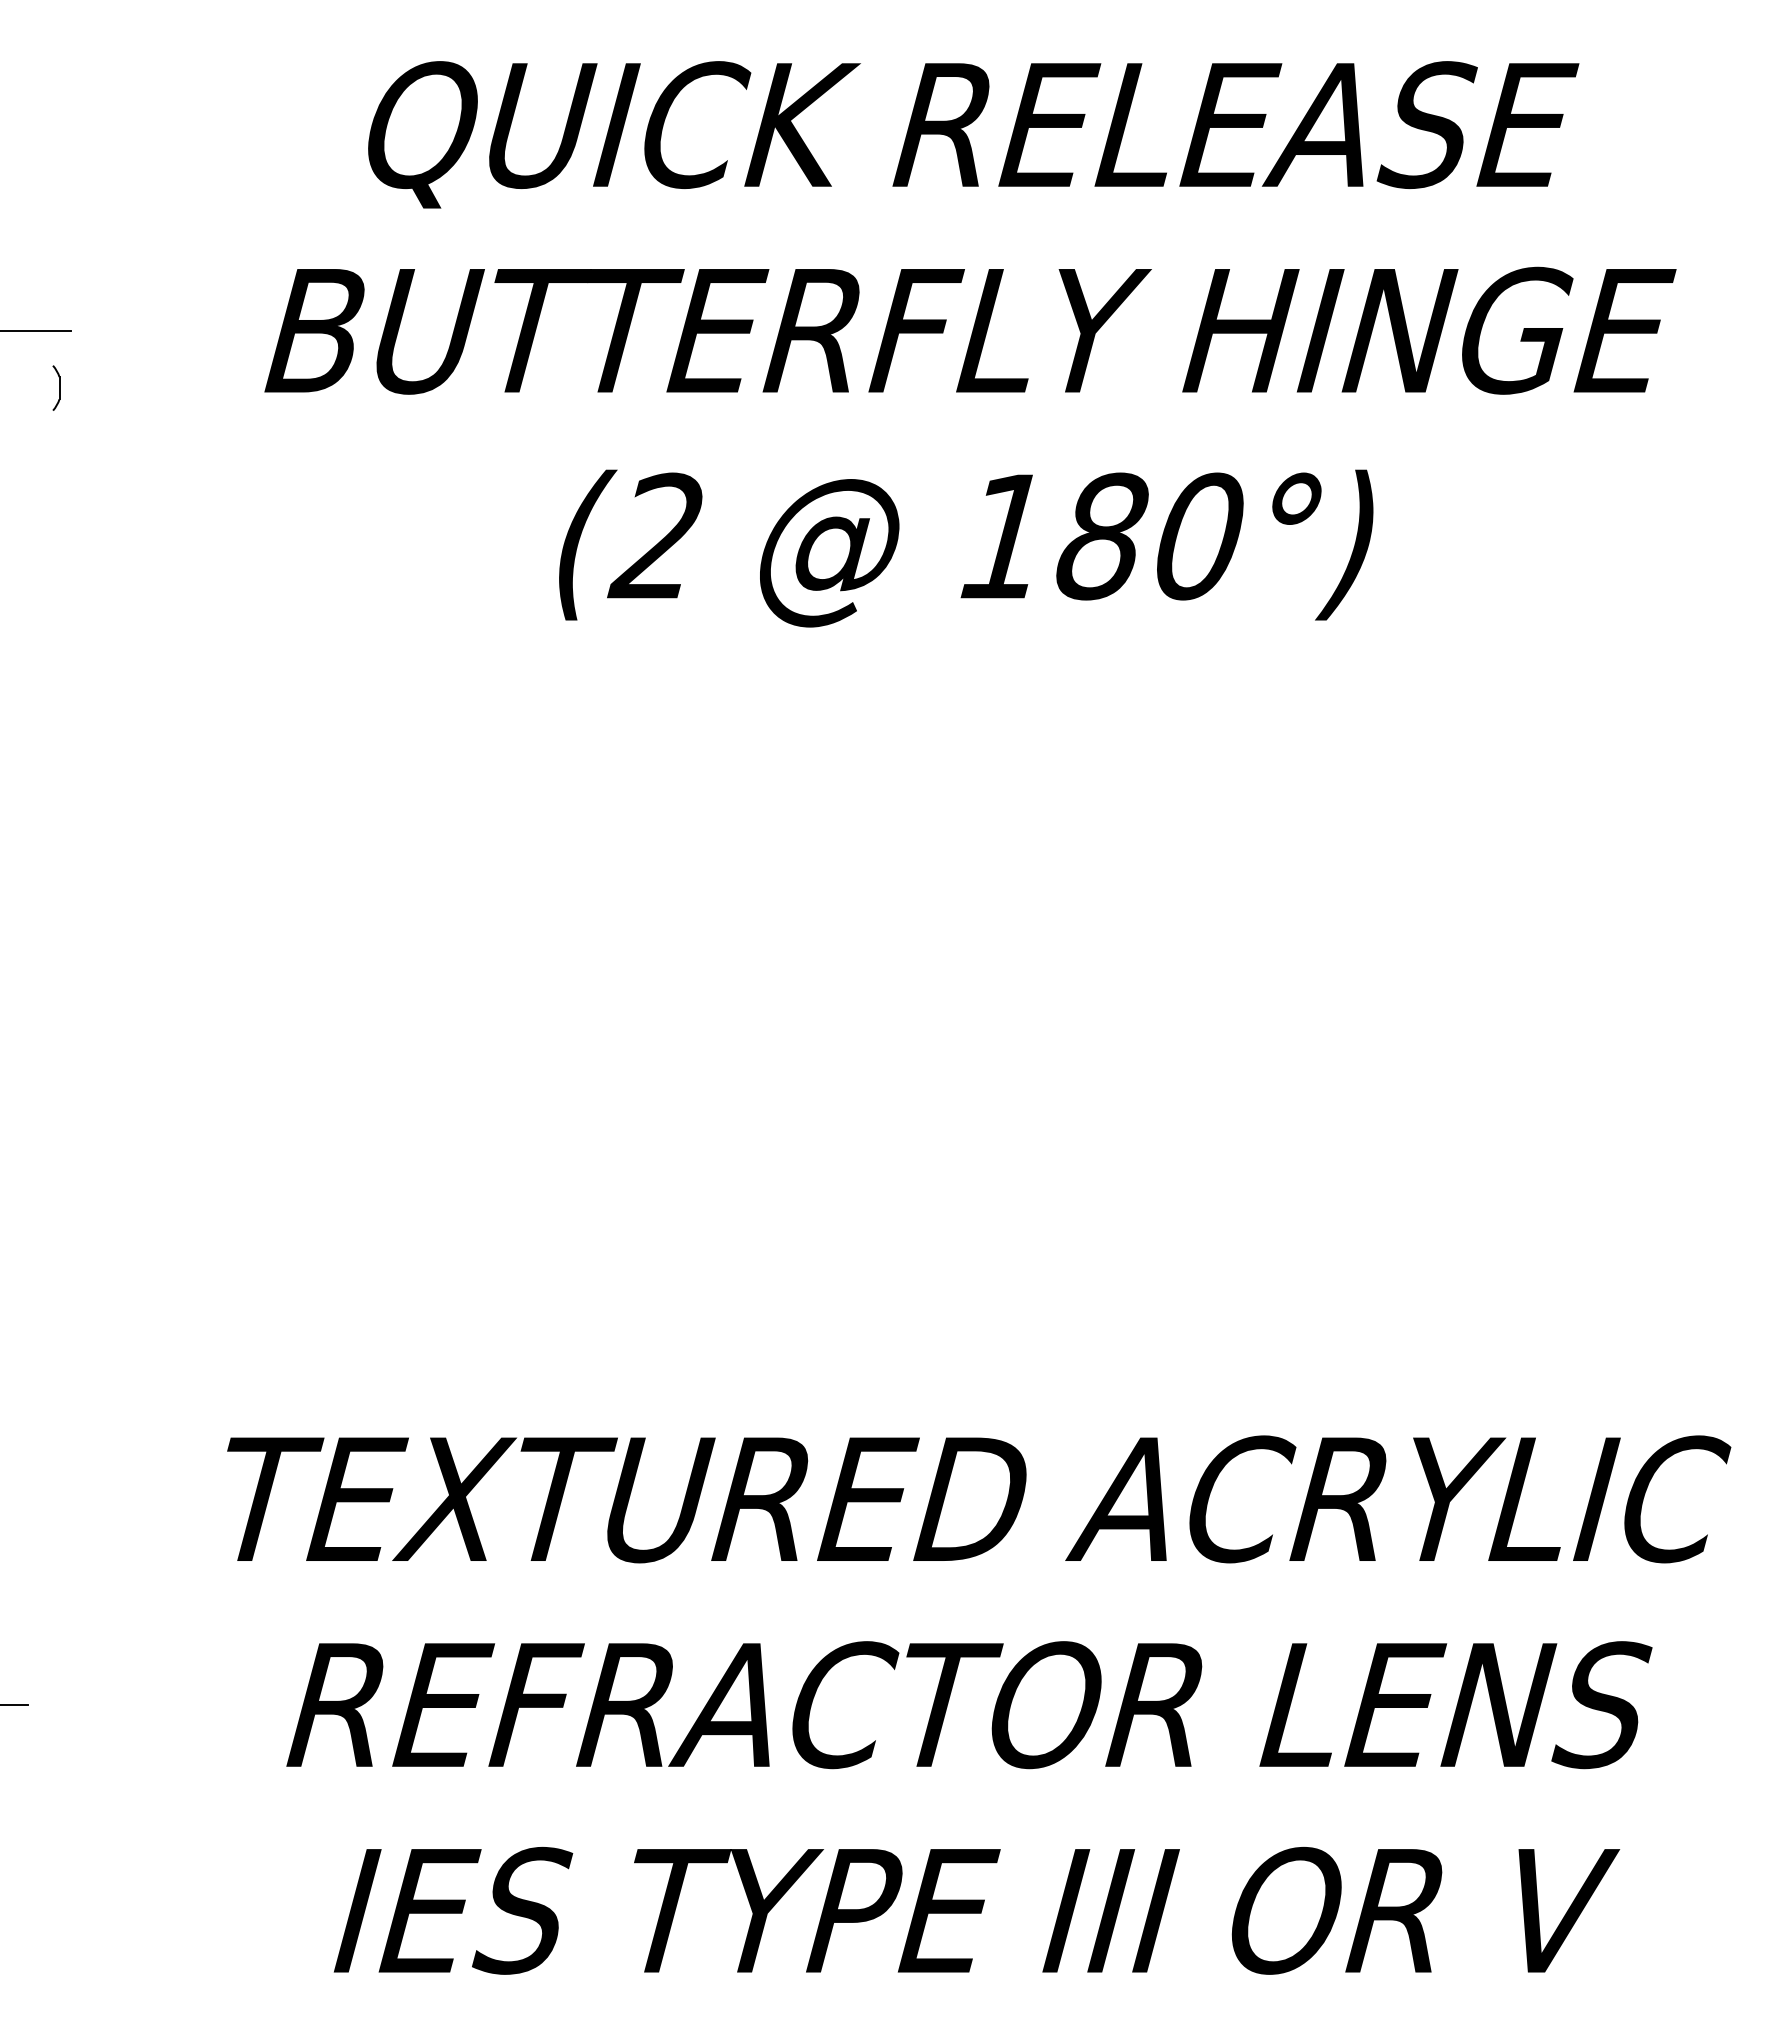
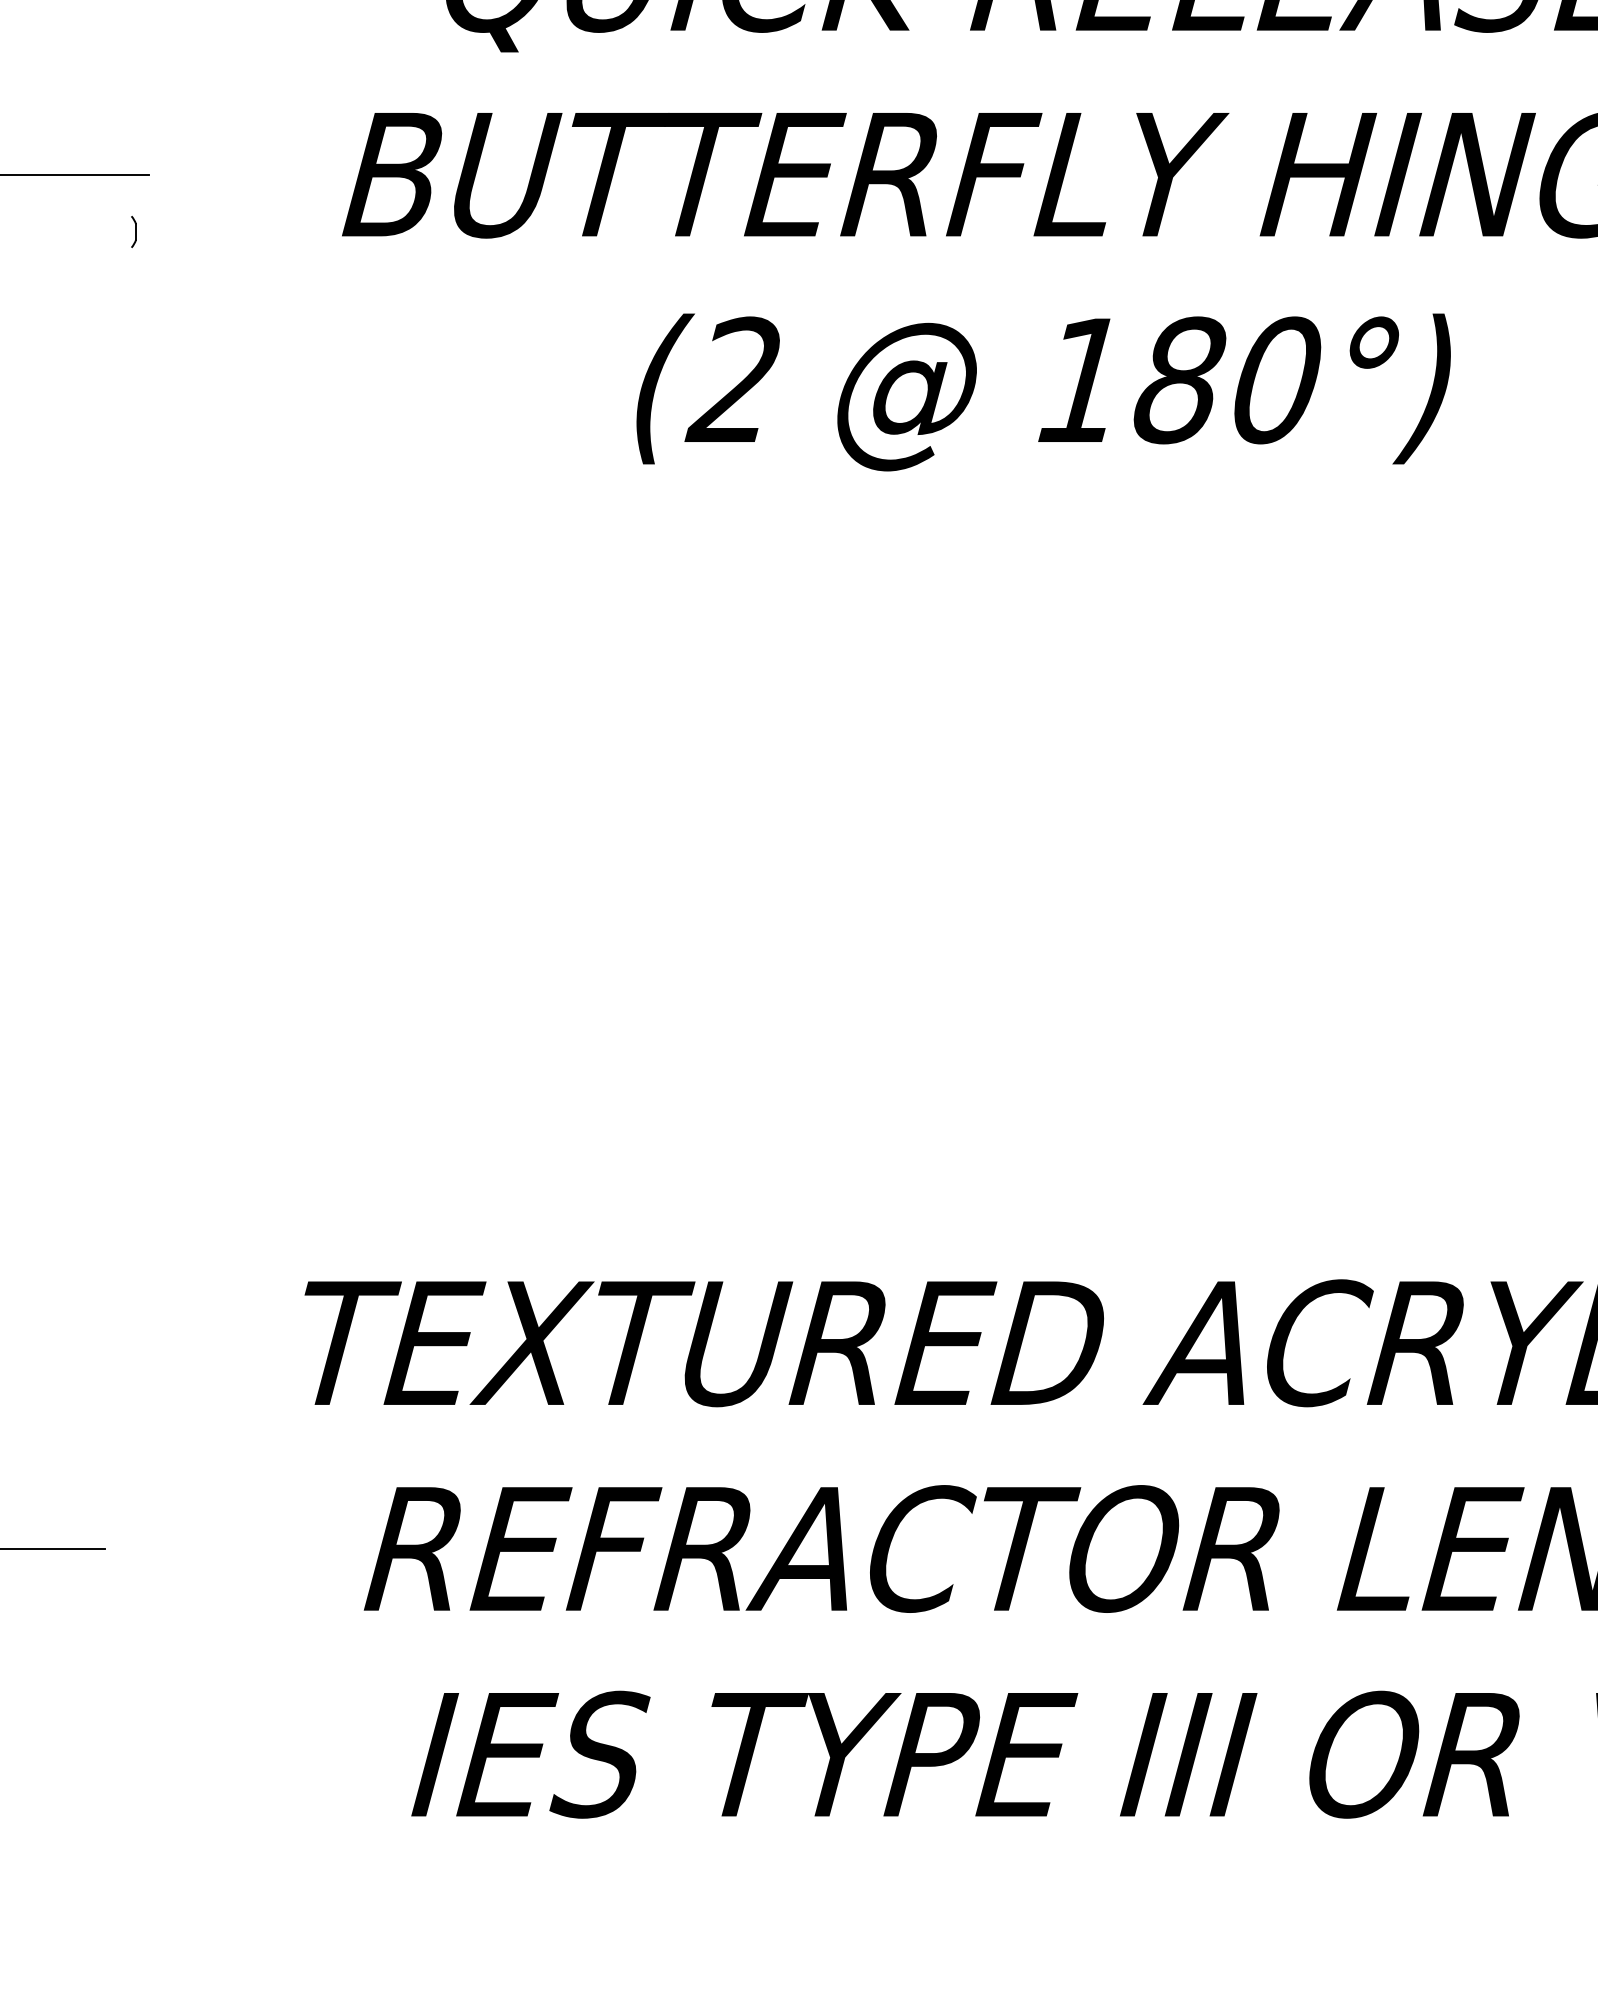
part: (56, 387) -> (133, 231), size x0.7

